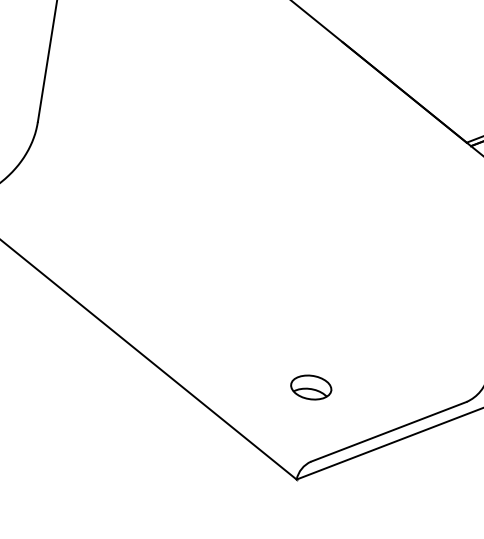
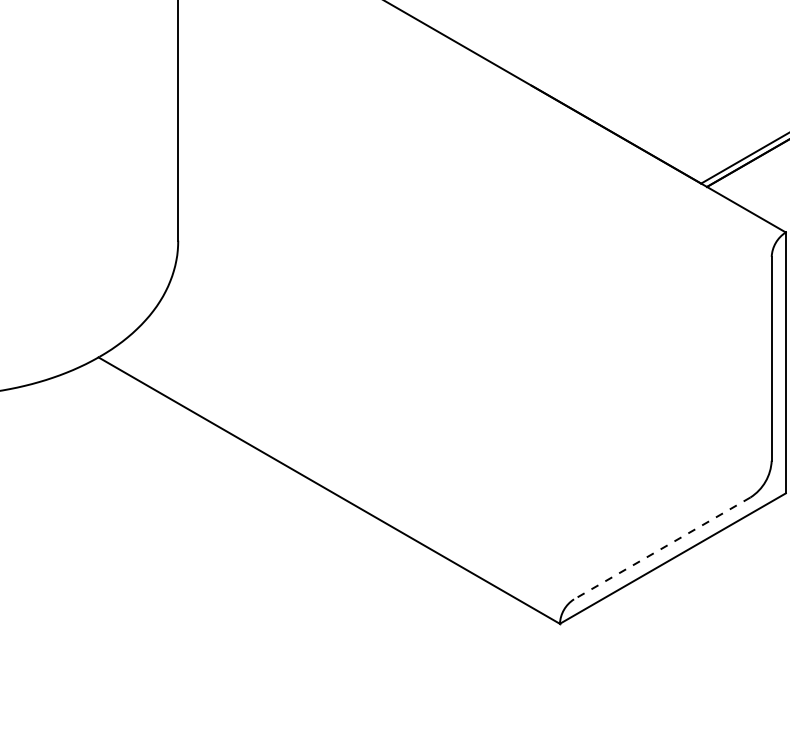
part: (310, 387) -> (559, 509), removed
line: (388, 431) -> (662, 548), solid -> dashed

